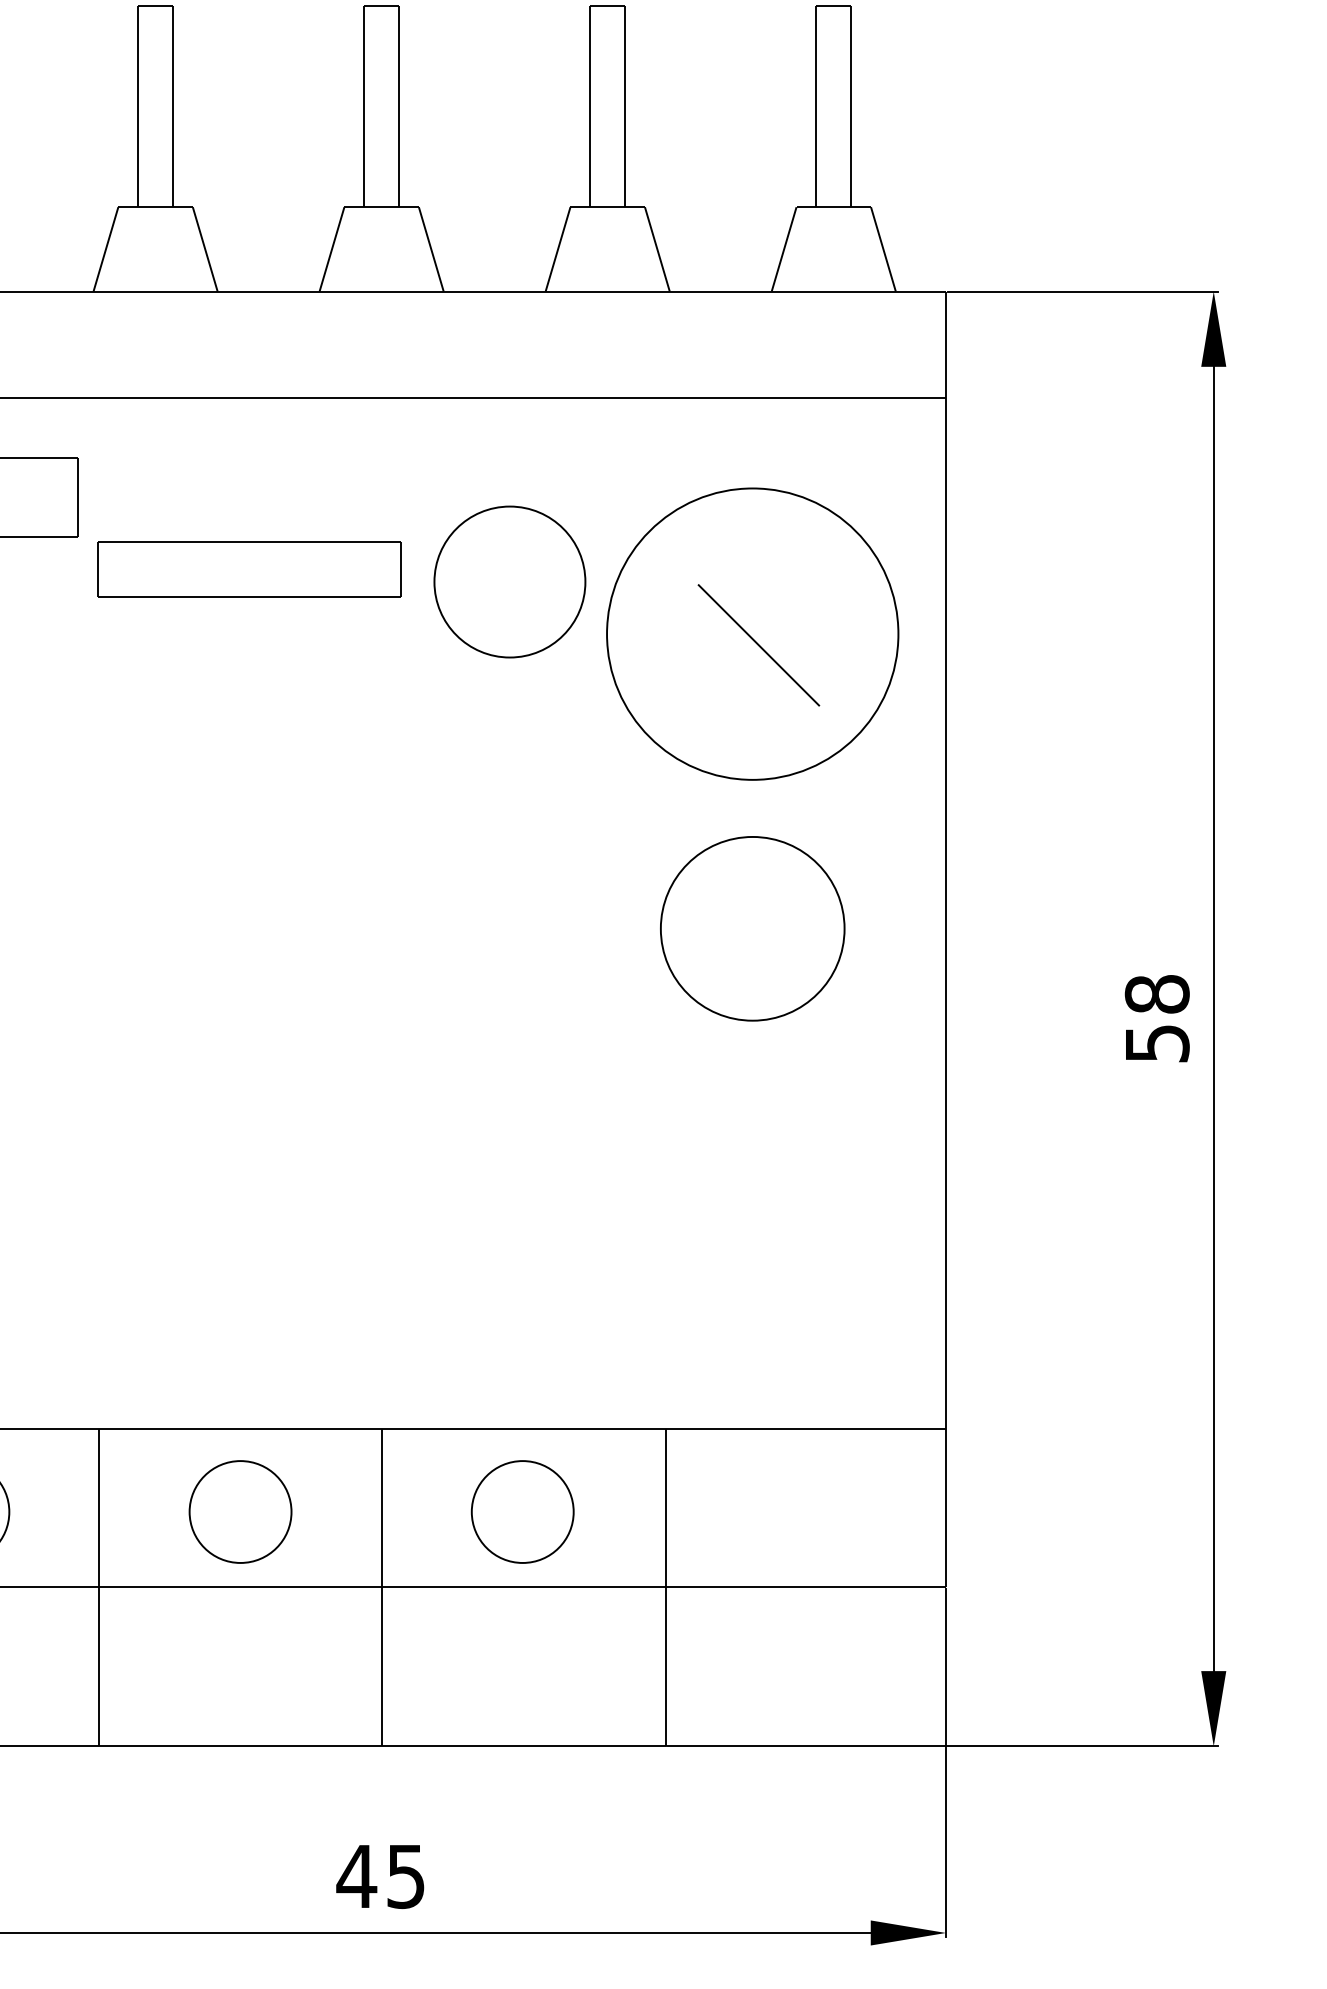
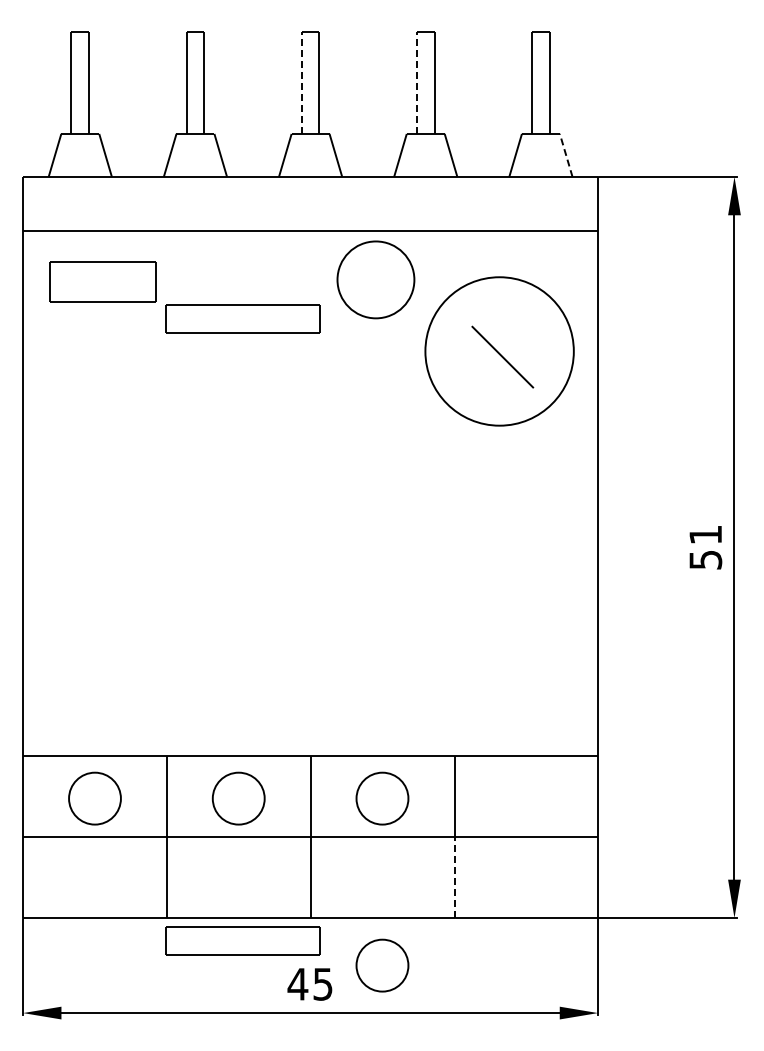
line: (363, 106) -> (301, 82), solid -> dashed
line: (589, 106) -> (416, 82), solid -> dashed
line: (883, 247) -> (566, 154), solid -> dashed
part: (509, 581) -> (375, 279), moved
part: (752, 928) -> (499, 501), removed
text: (1156, 993) -> (705, 534), 58 -> 51
line: (666, 1666) -> (455, 877), solid -> dashed
part: (247, 1790) -> (242, 940), added
part: (522, 1839) -> (382, 965), added

